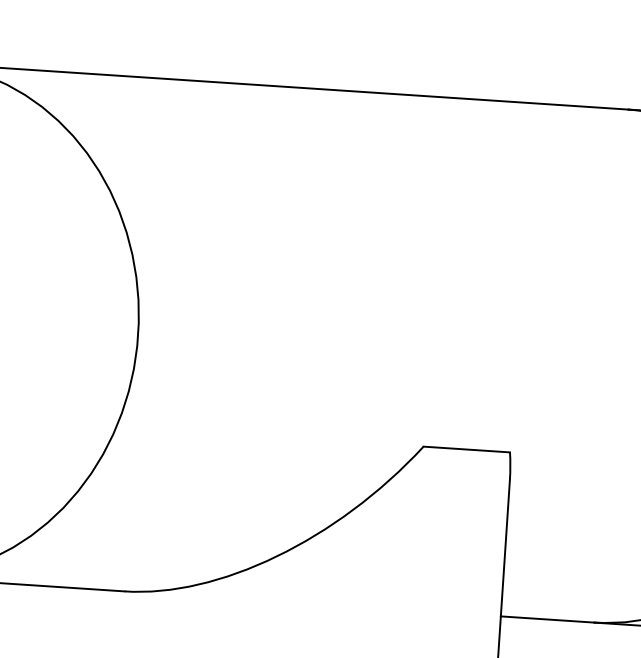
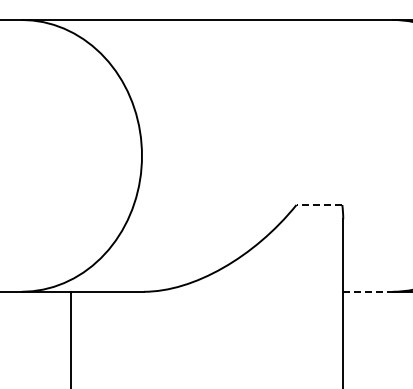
line: (466, 448) -> (319, 204), solid -> dashed
line: (548, 618) -> (368, 291), solid -> dashed

